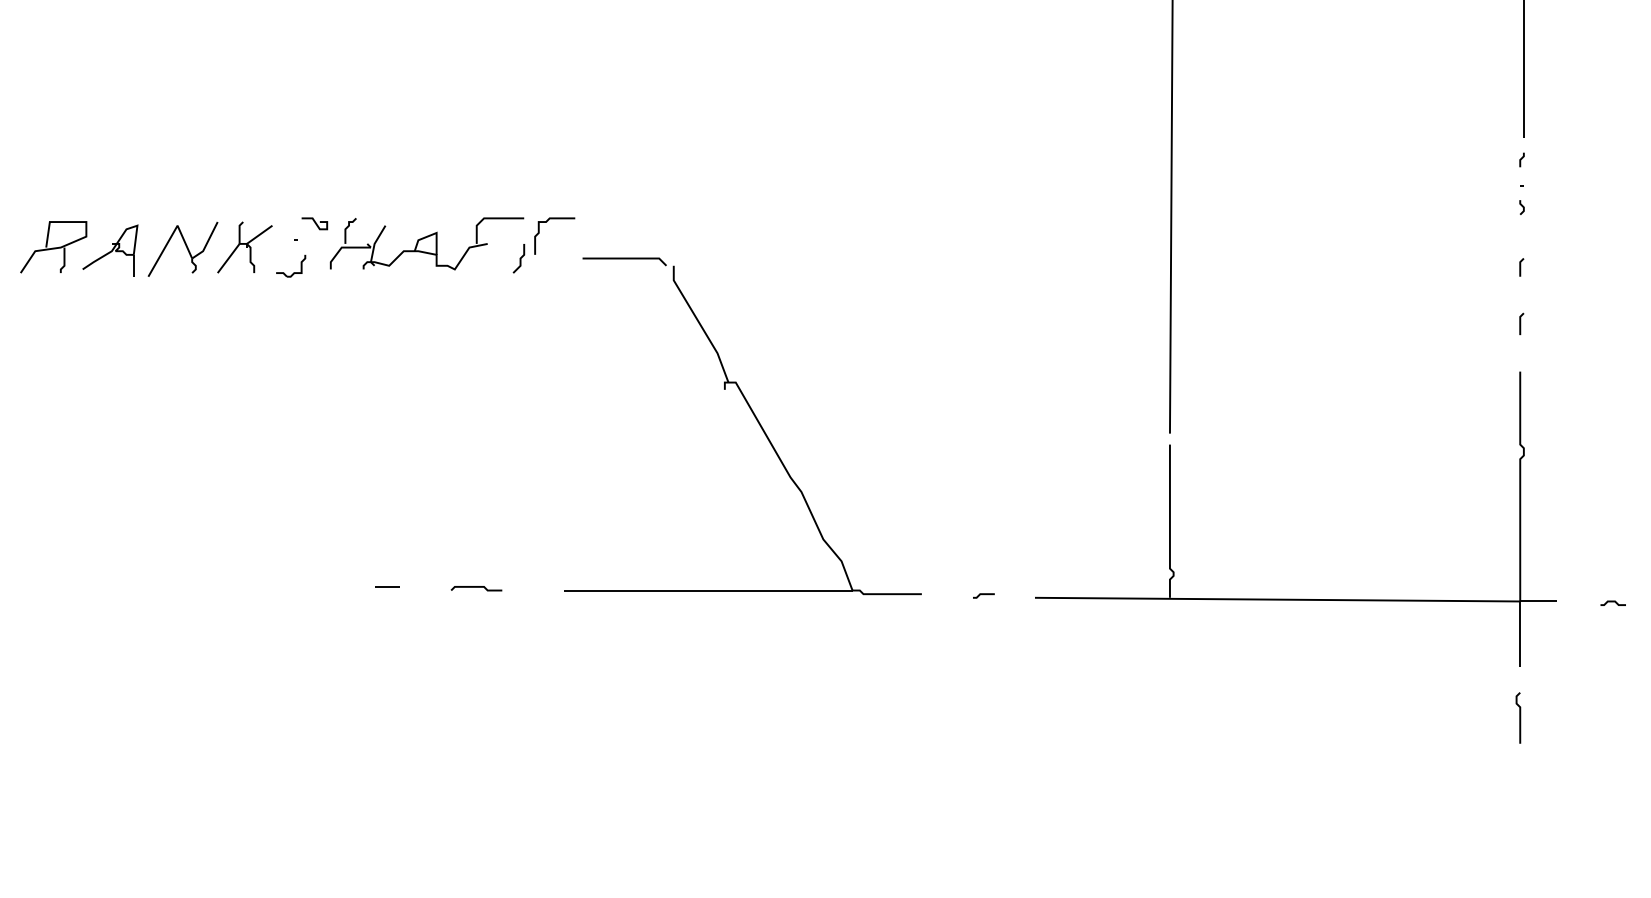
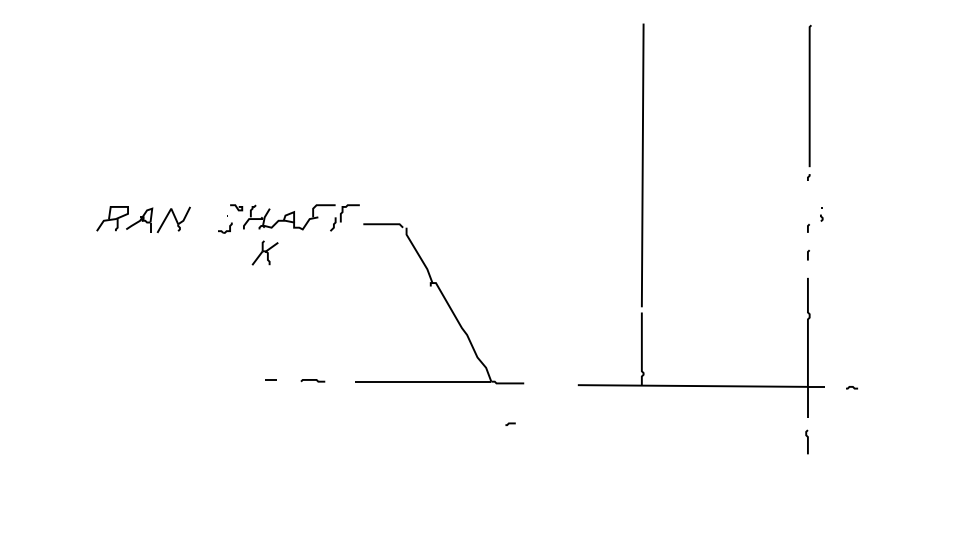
part: (1521, 199) -> (821, 214), moved
part: (243, 246) -> (264, 252), moved
line: (983, 594) -> (510, 423), moved

